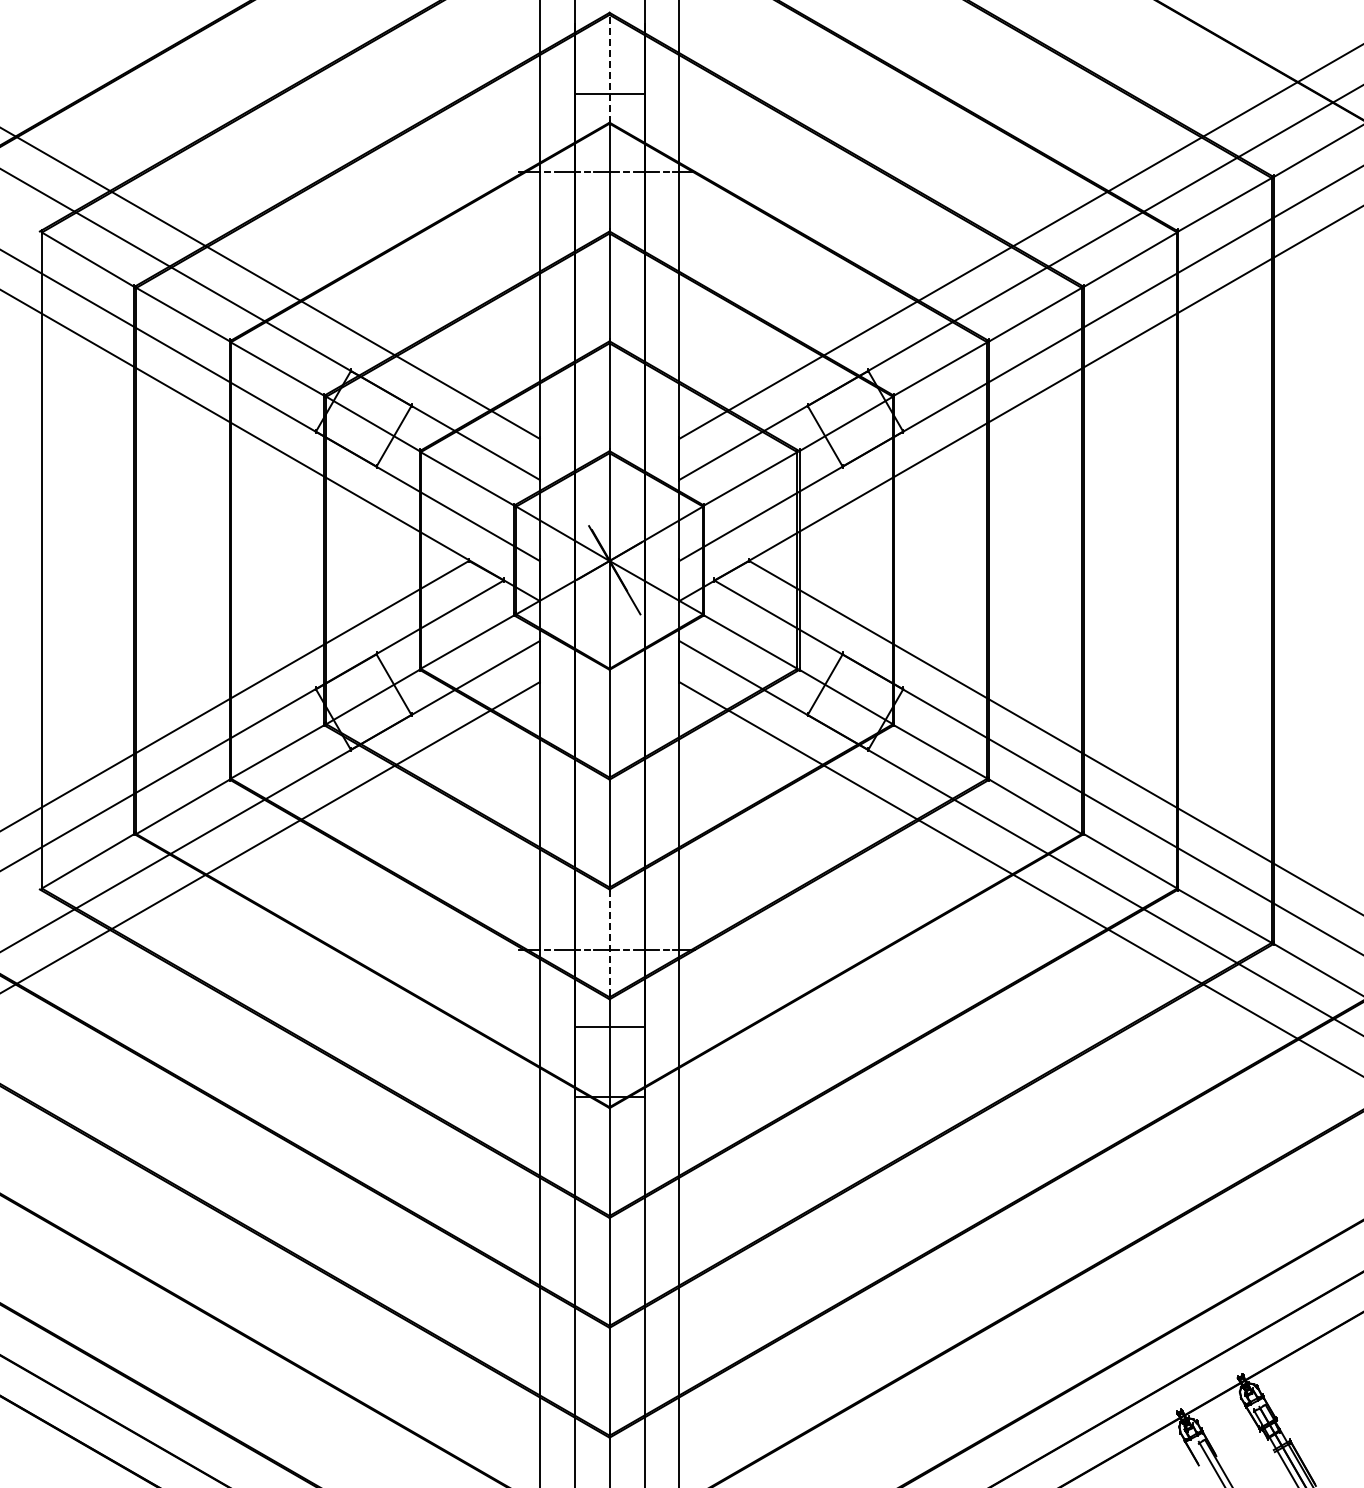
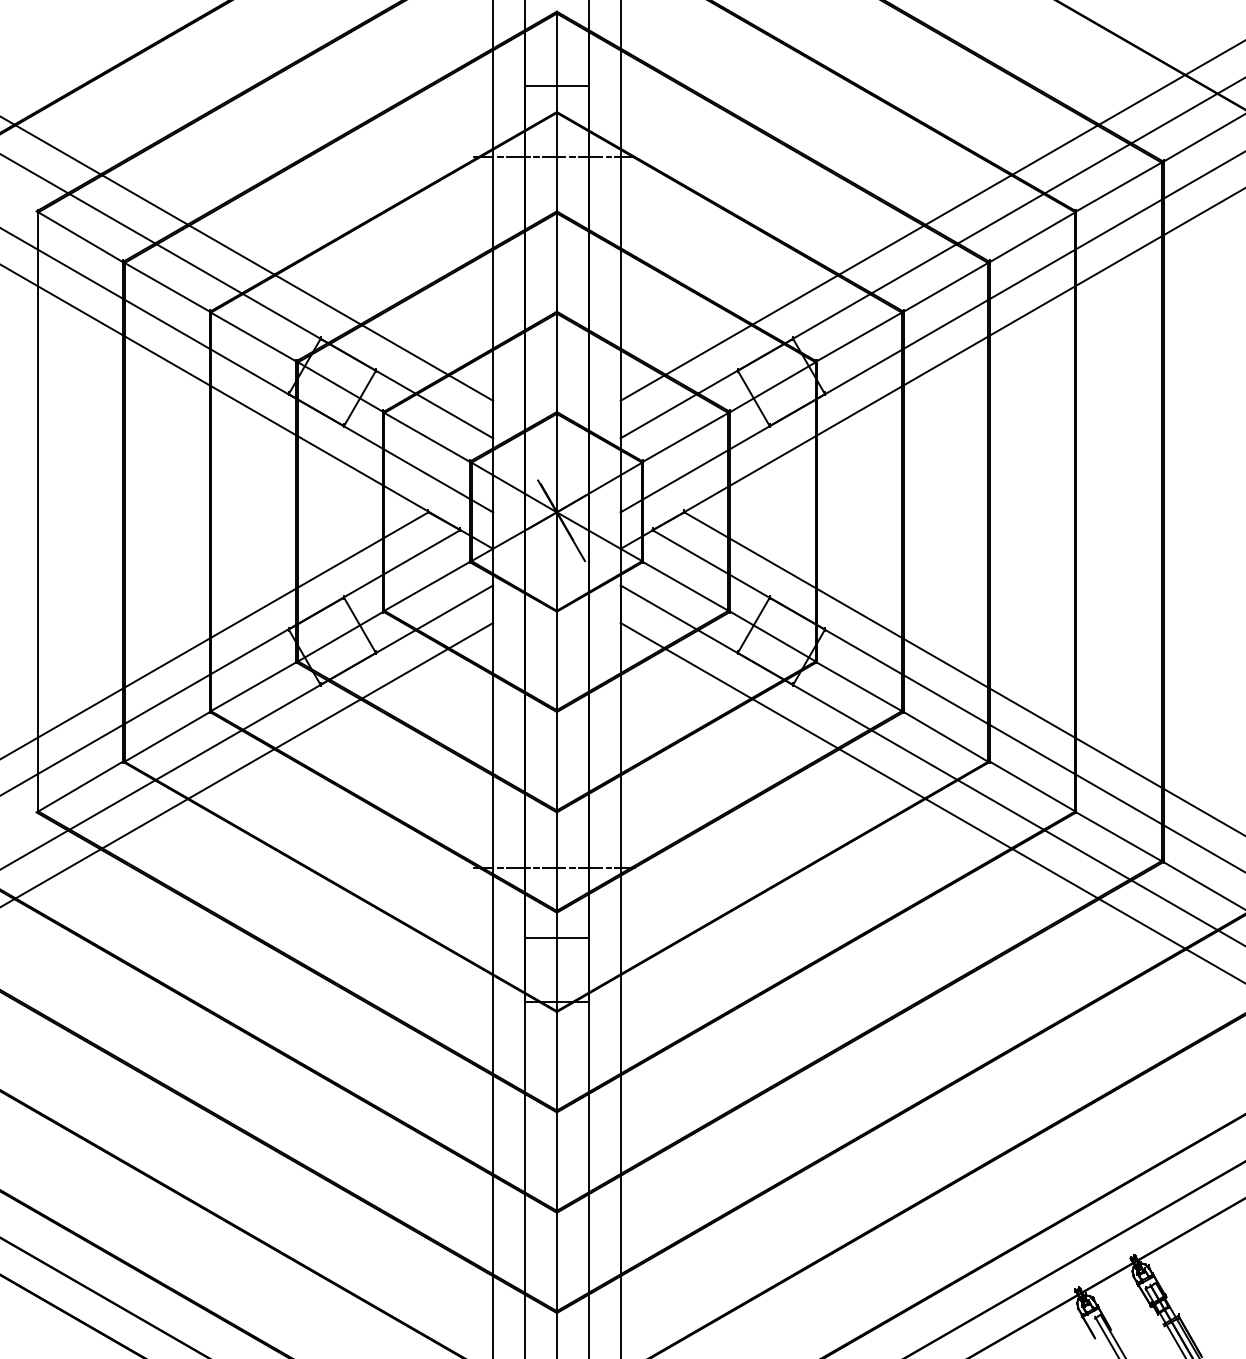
line: (609, 68) -> (556, 62), dashed -> solid
line: (609, 943) -> (556, 861), dashed -> solid

